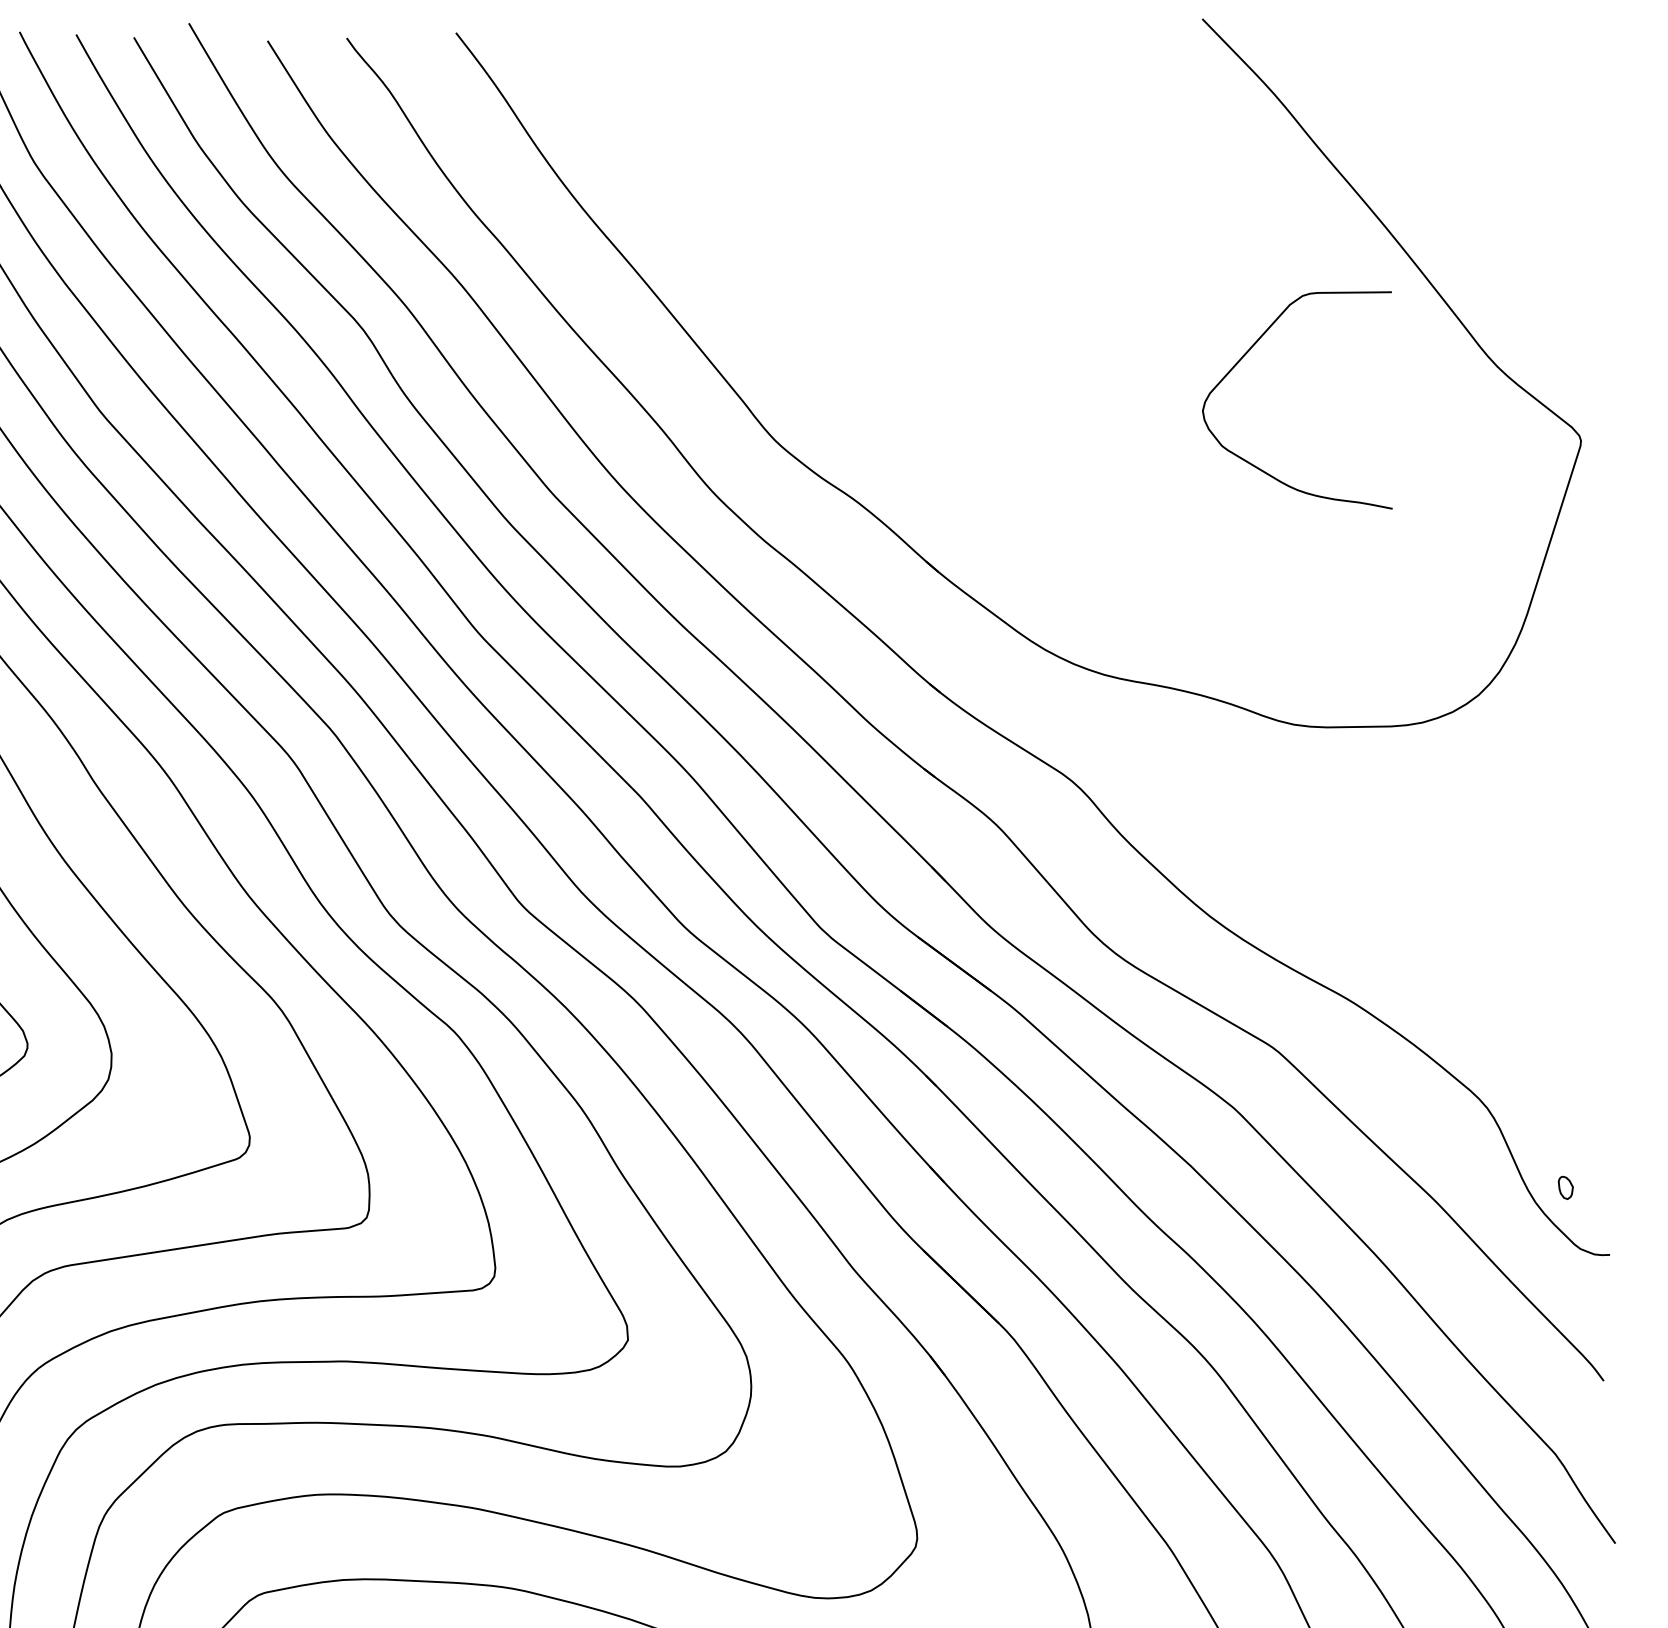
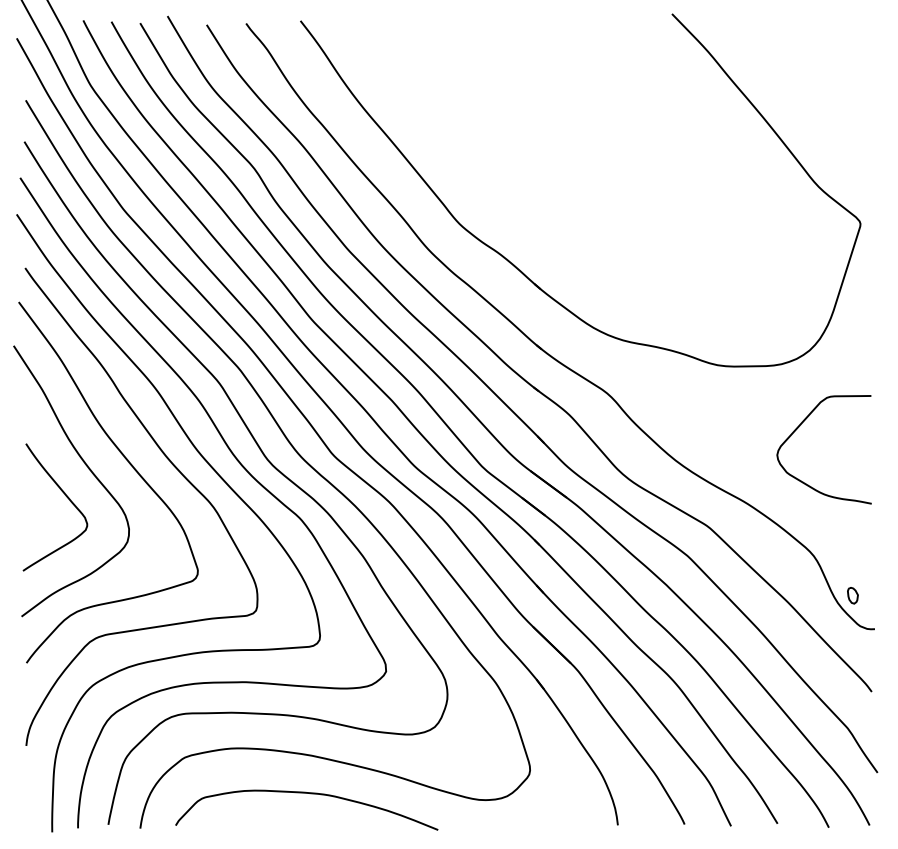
curve: (1249, 353) -> (800, 426), moved
part: (1564, 1187) -> (852, 595), size x1.43

